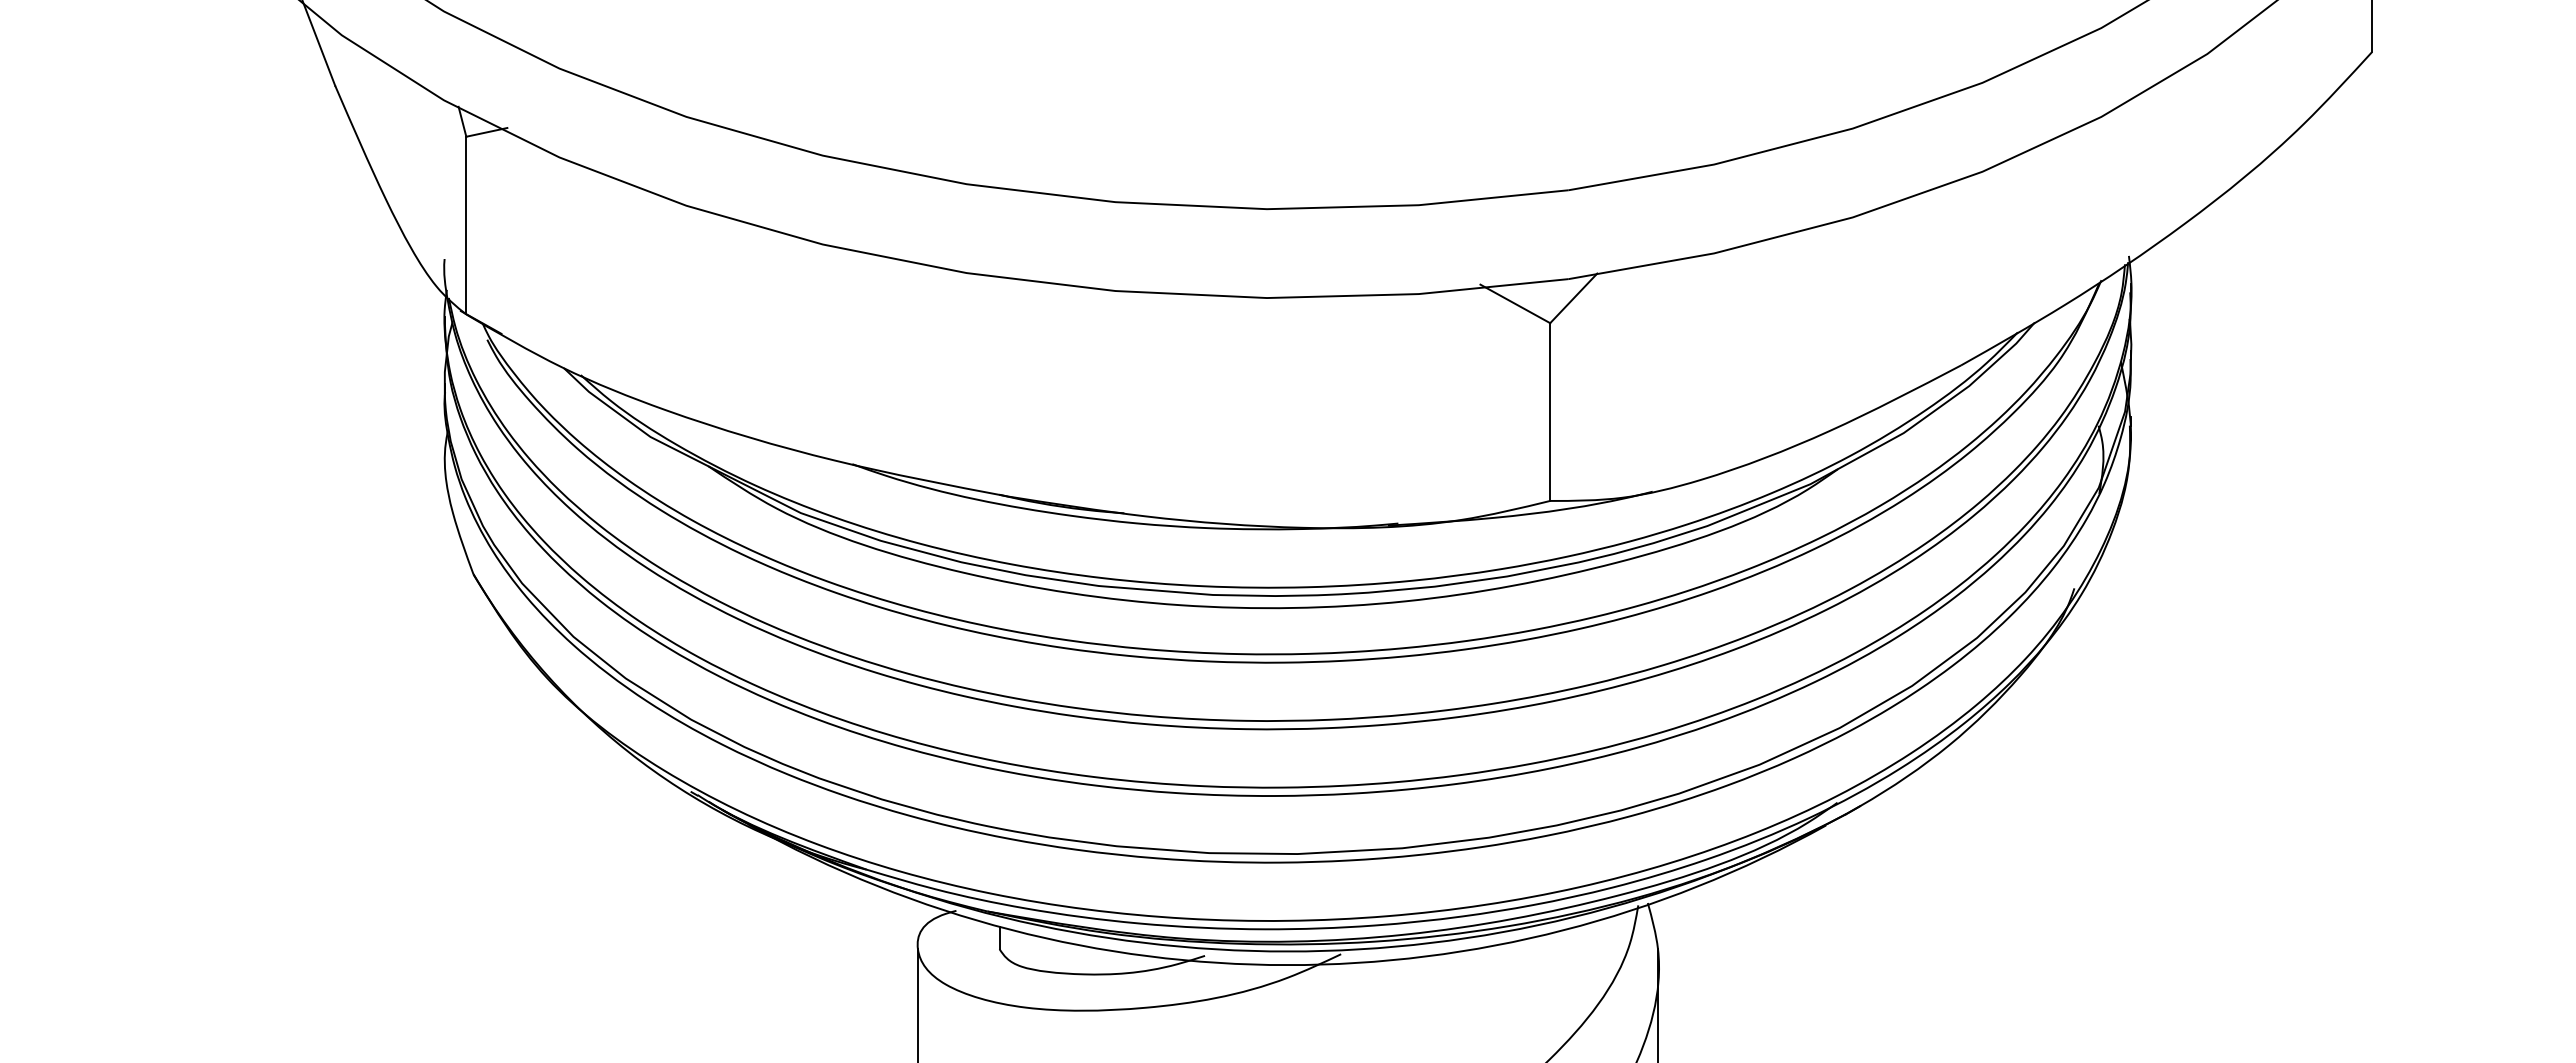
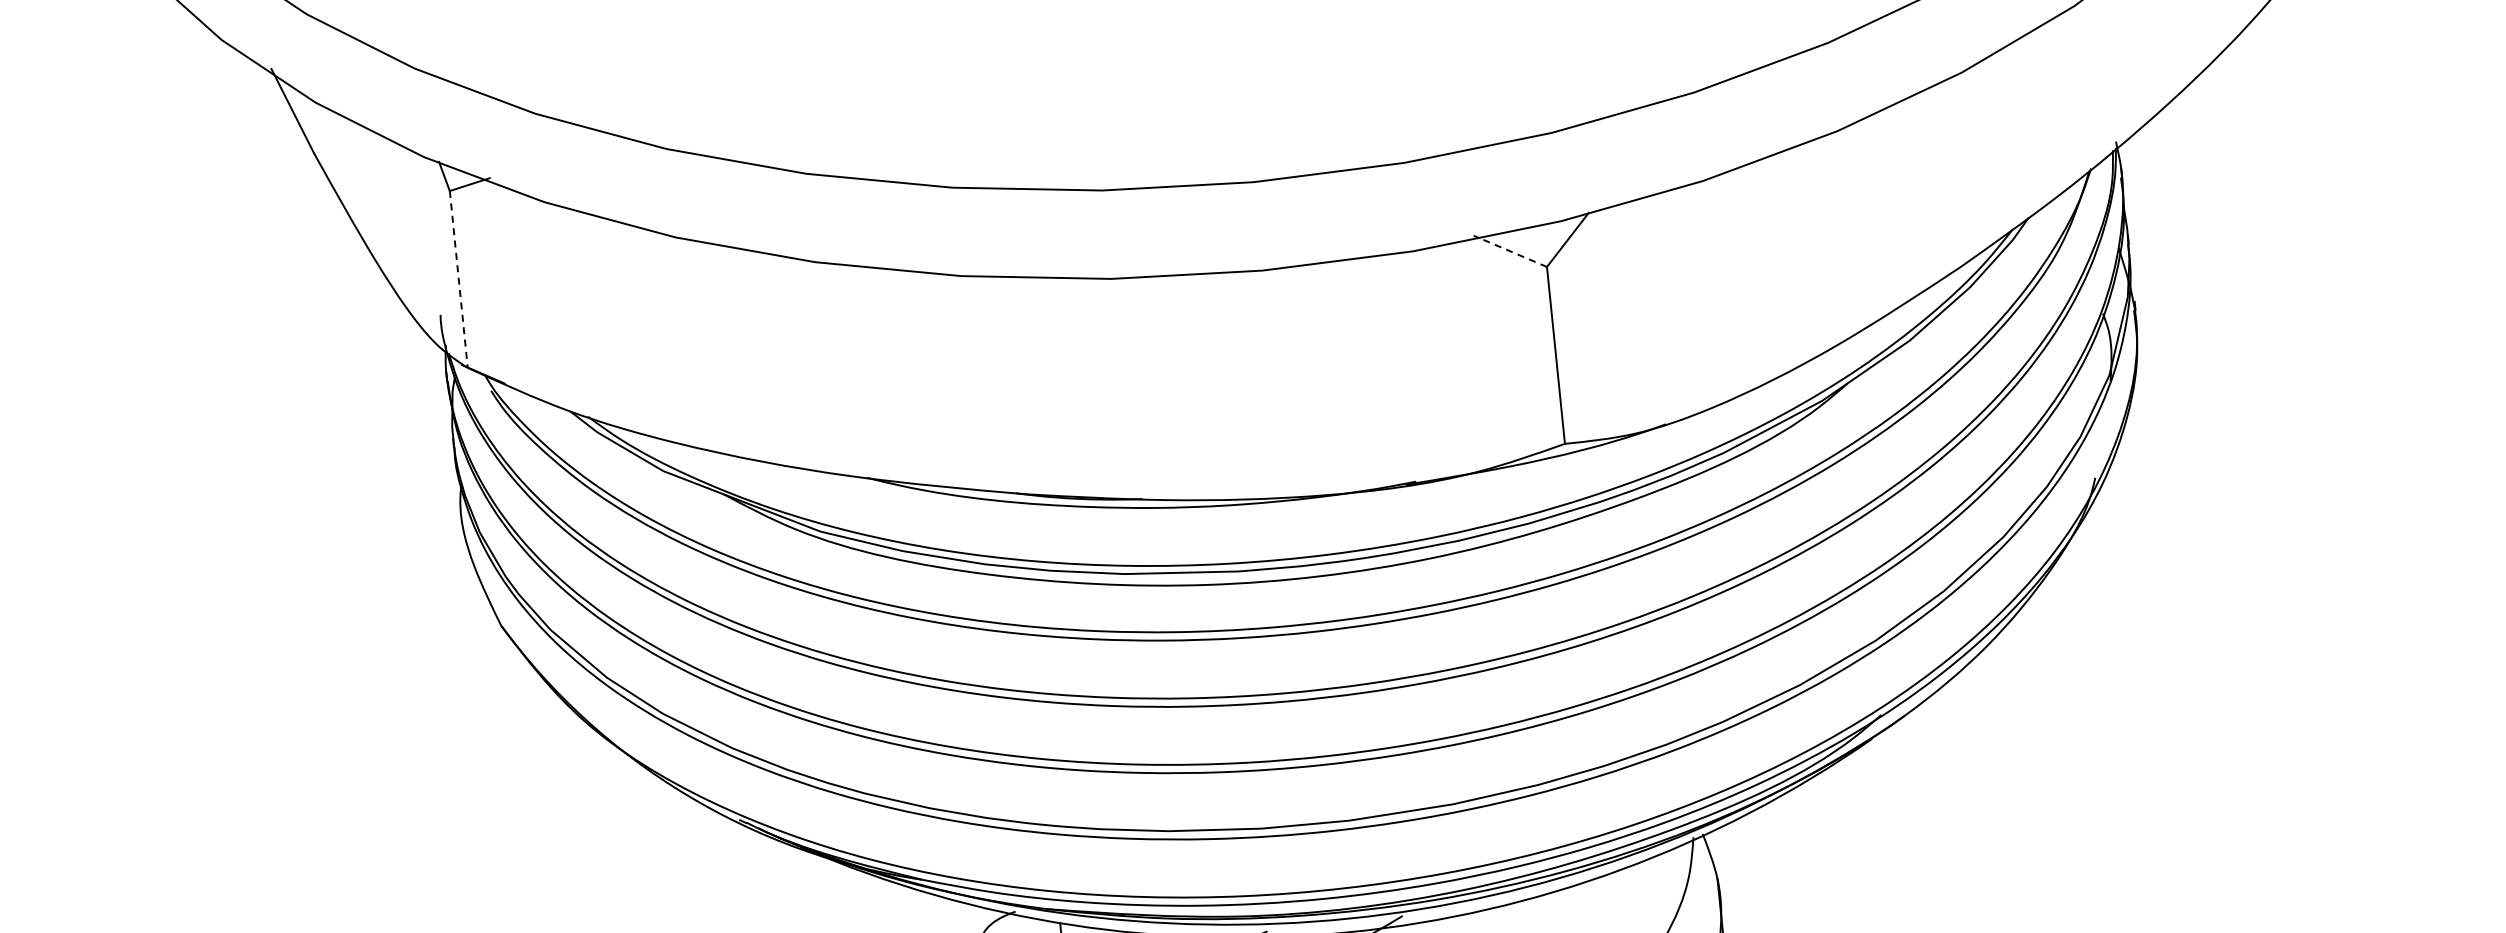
line: (466, 225) -> (458, 279), solid -> dashed
line: (1515, 303) -> (1510, 250), solid -> dashed

